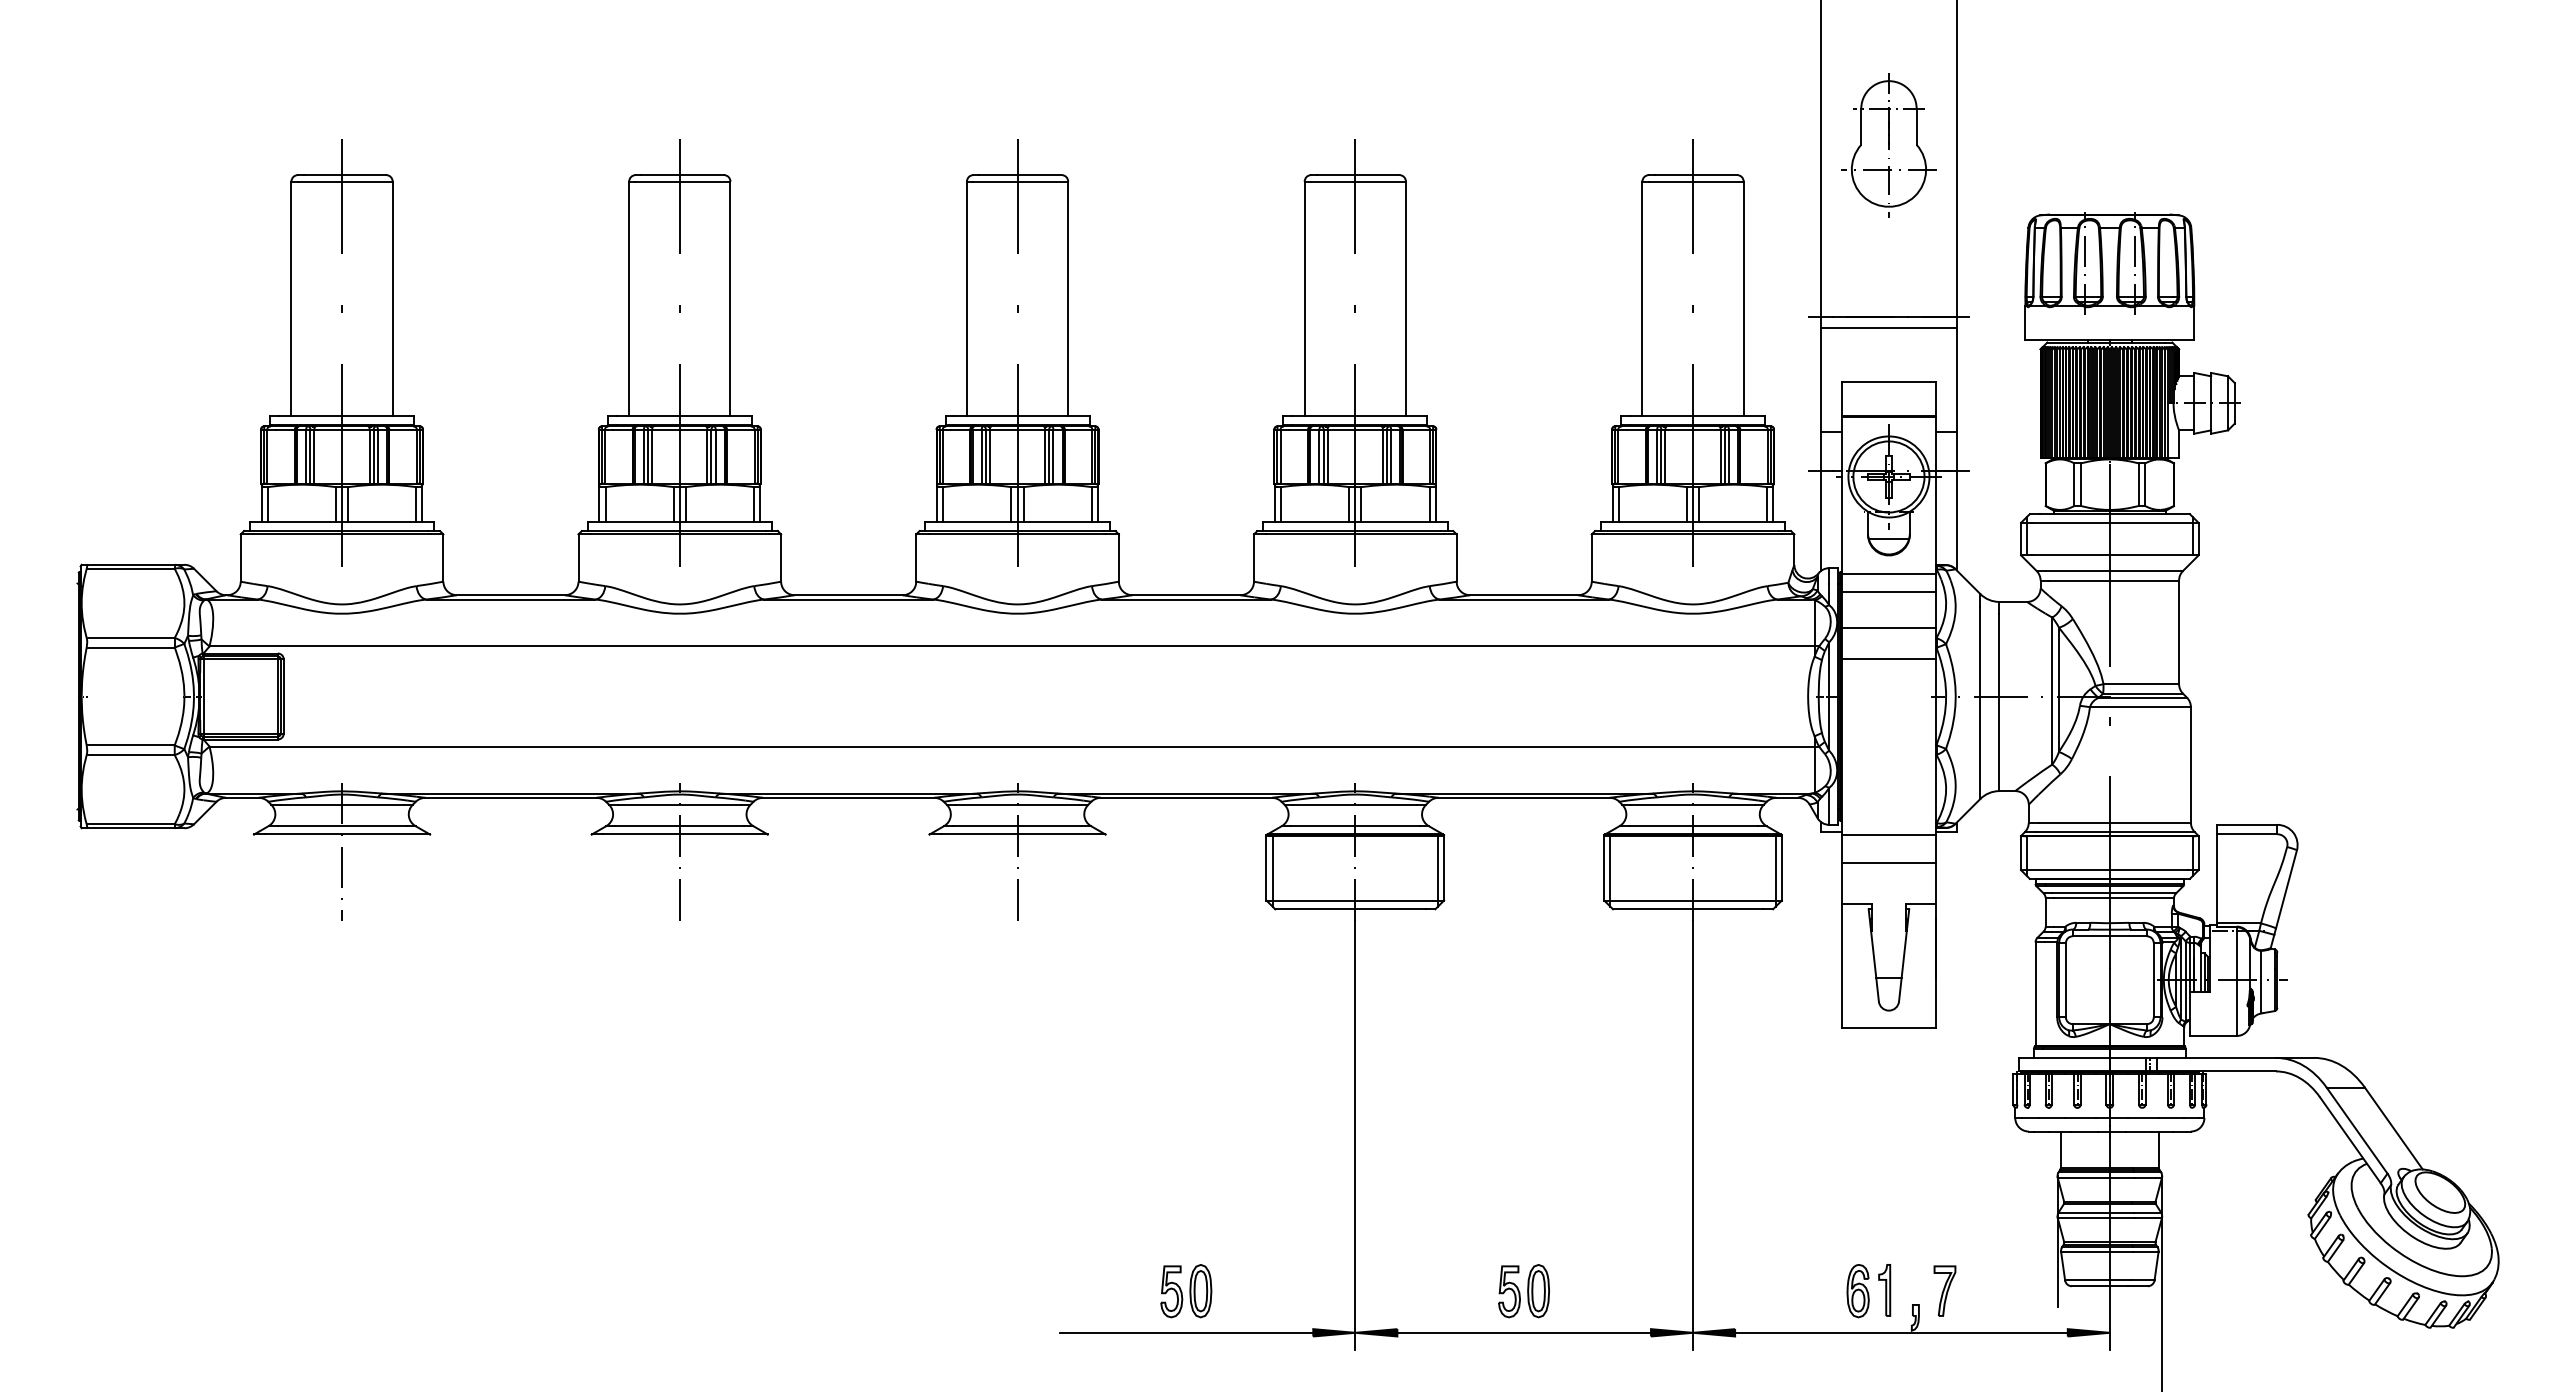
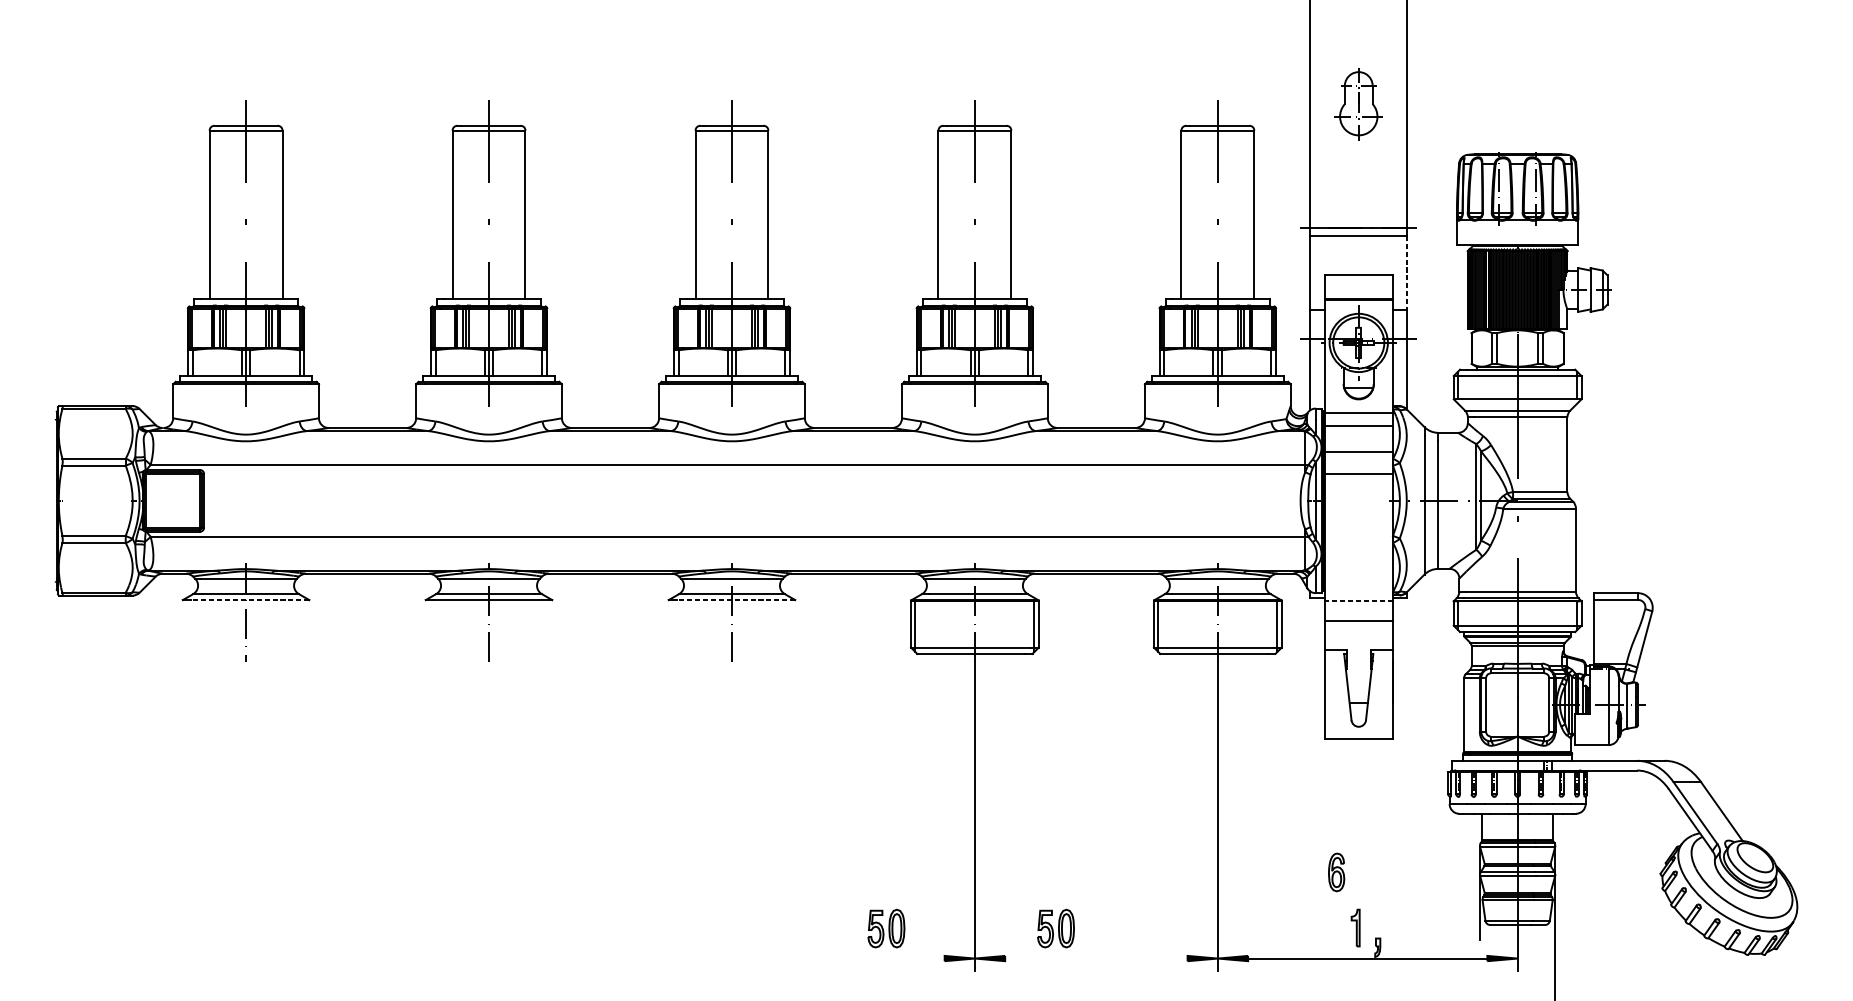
part: (1888, 145) -> (1358, 104), size x0.7
line: (1956, 379) -> (1407, 272), solid -> dashed
line: (346, 834) -> (249, 600), solid -> dashed
line: (1022, 834) -> (735, 600), solid -> dashed
line: (1888, 835) -> (1358, 600), solid -> dashed
part: (1944, 1290) -> (1398, 928), removed
part: (1186, 1291) -> (886, 928), moved
part: (1523, 1291) -> (1055, 928), moved
part: (1857, 1291) -> (1336, 872), moved
line: (1186, 1332) -> (853, 958), removed
line: (1524, 1332) -> (1096, 958), removed

